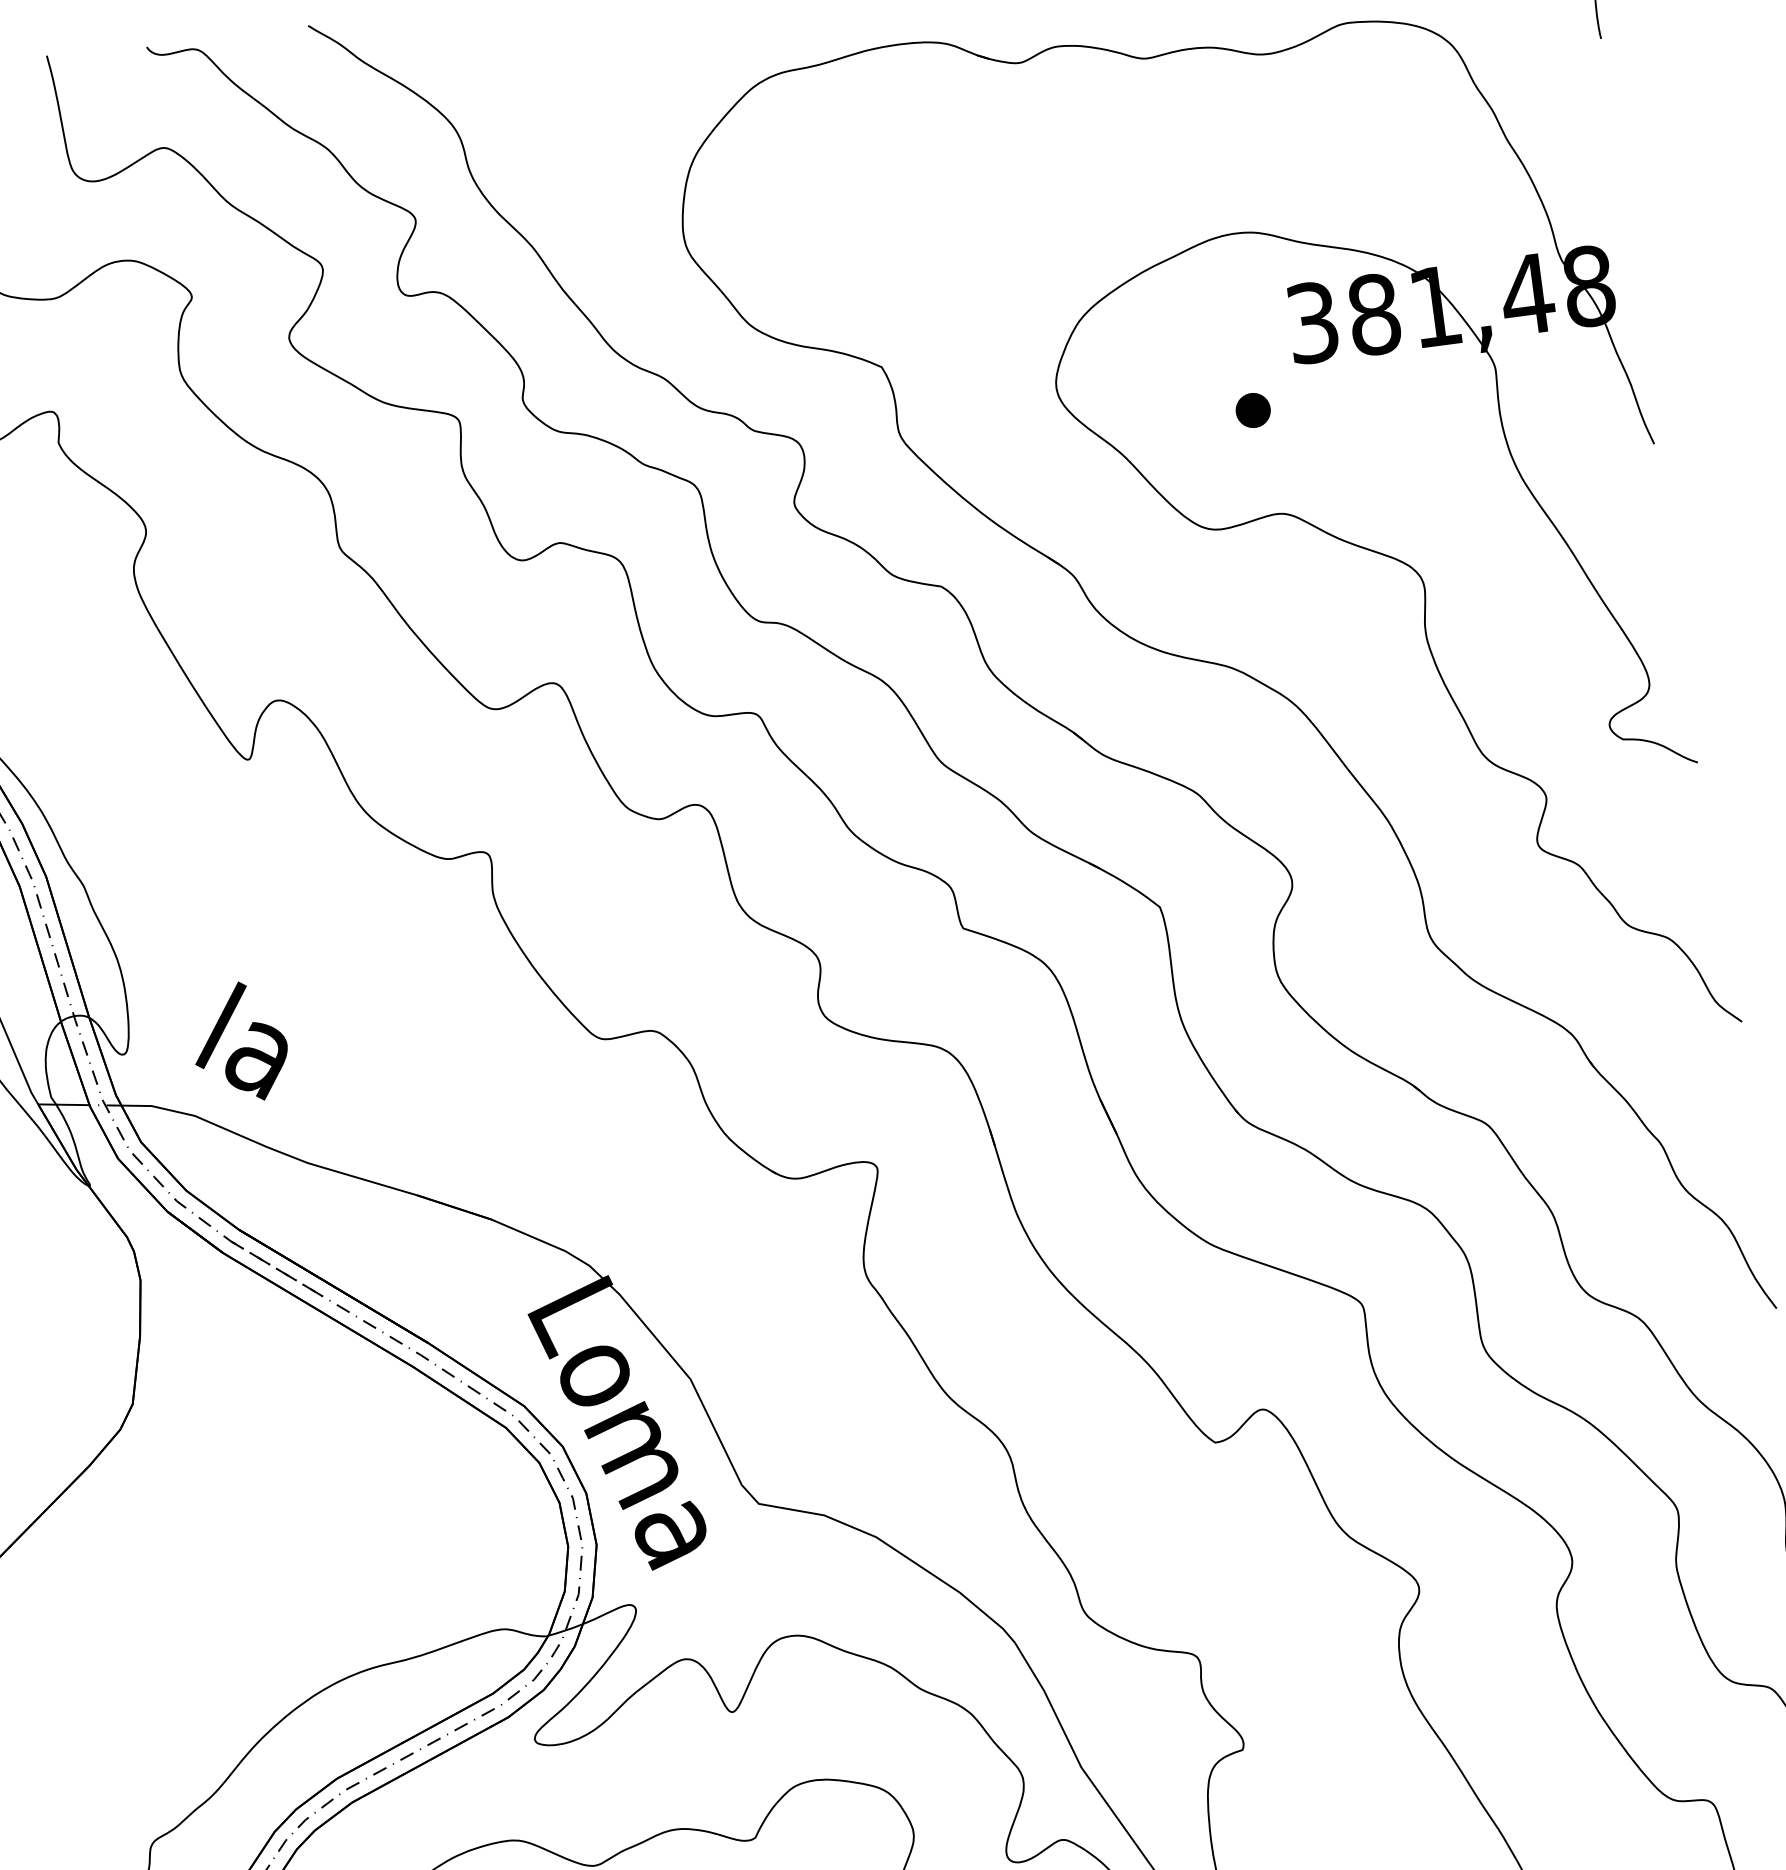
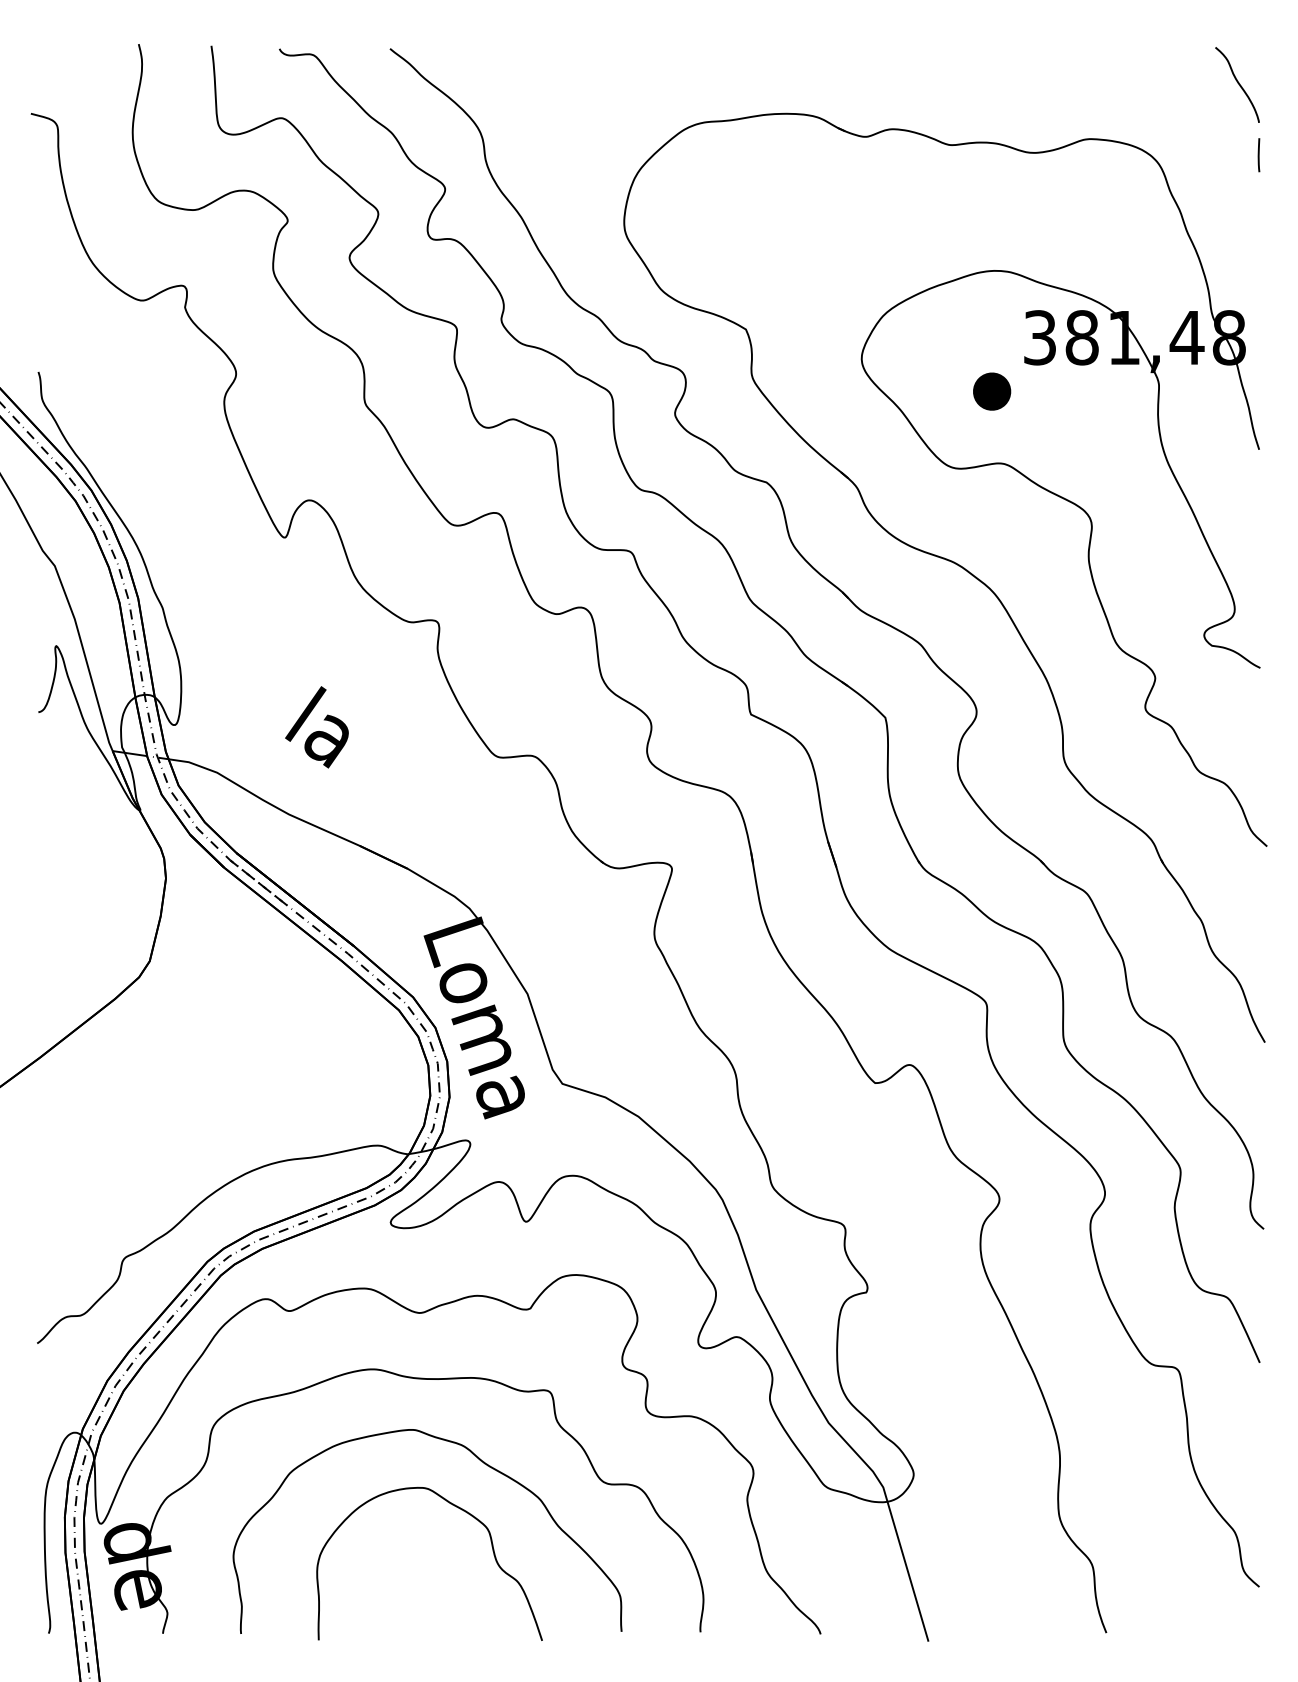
part: (1253, 410) -> (992, 391), size x1.6
text: (239, 1042) -> (316, 727), moved

